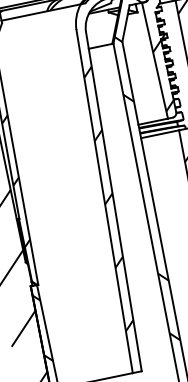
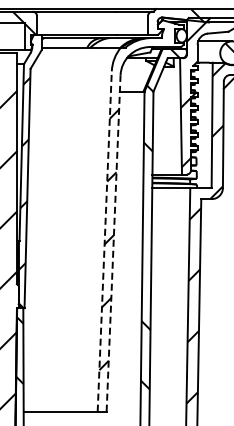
line: (104, 201) -> (104, 241), solid -> dashed
line: (113, 201) -> (113, 243), solid -> dashed

